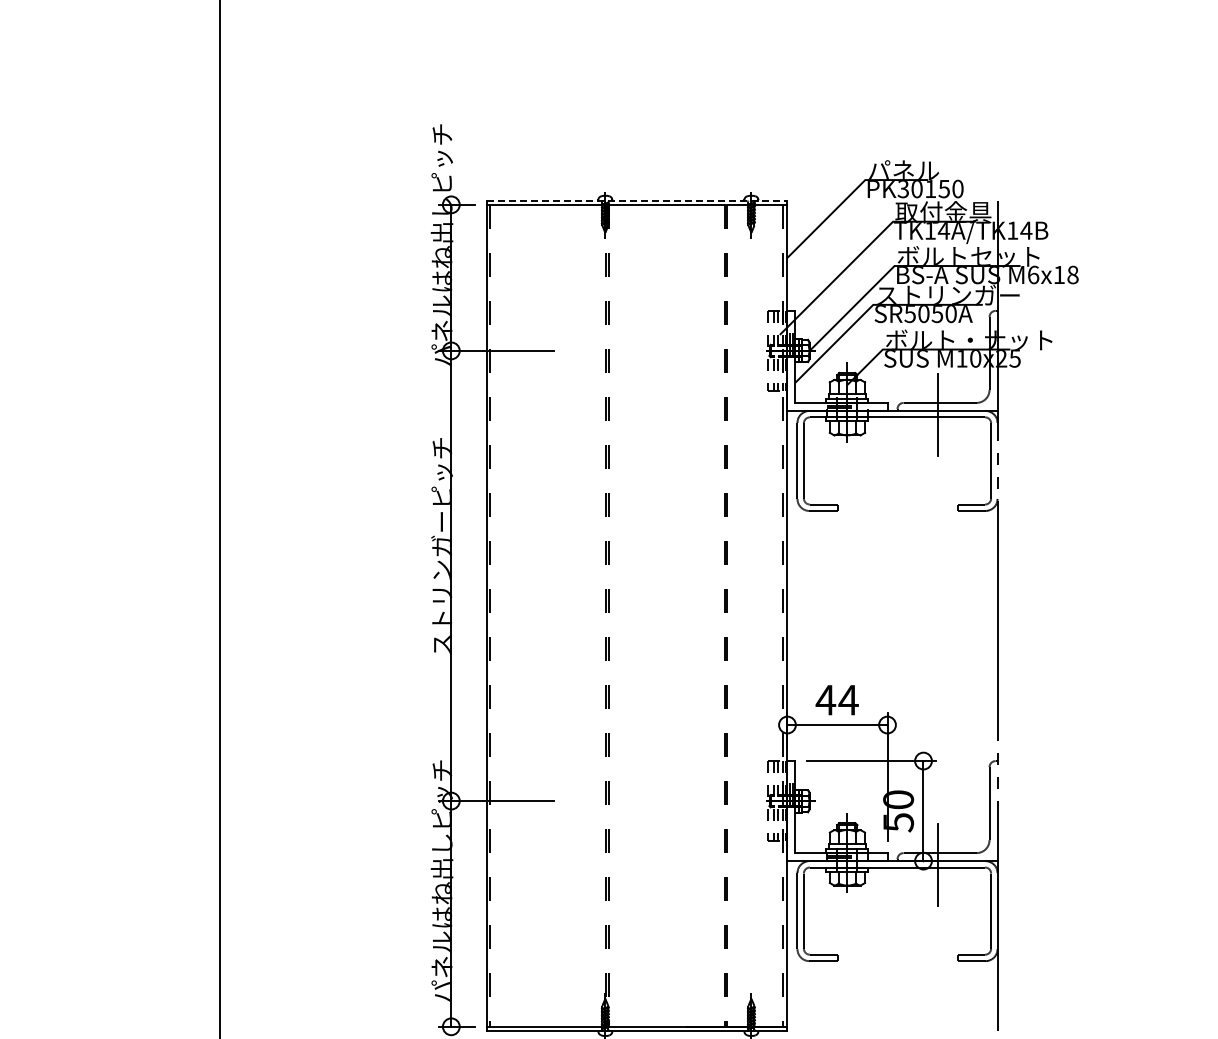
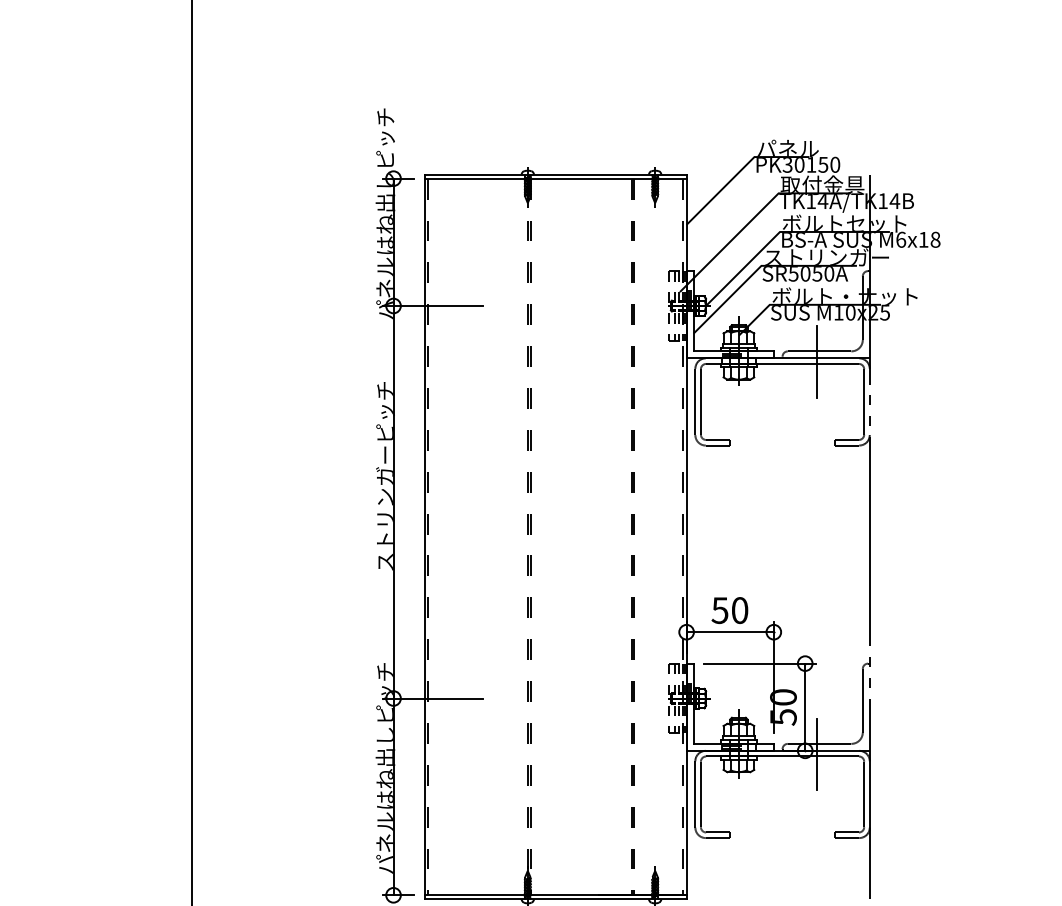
line: (637, 200) -> (555, 174), dashed -> solid
text: (836, 699) -> (729, 609), 44 -> 50

